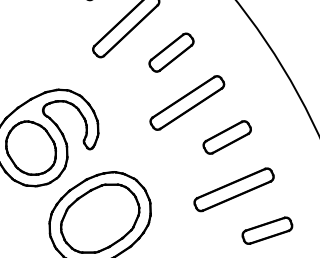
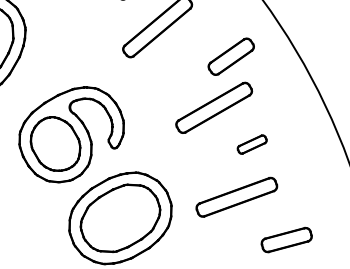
part: (170, 52) -> (230, 56), moved
part: (227, 137) -> (252, 144), size x0.6
part: (233, 189) -> (236, 196), moved

